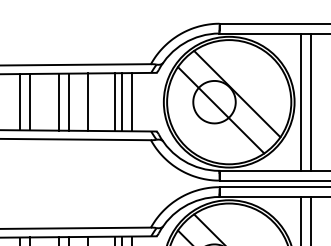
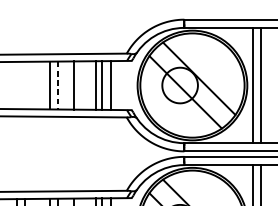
line: (29, 101) -> (24, 84), removed
line: (19, 102) -> (16, 85), removed
line: (68, 102) -> (57, 85), solid -> dashed

